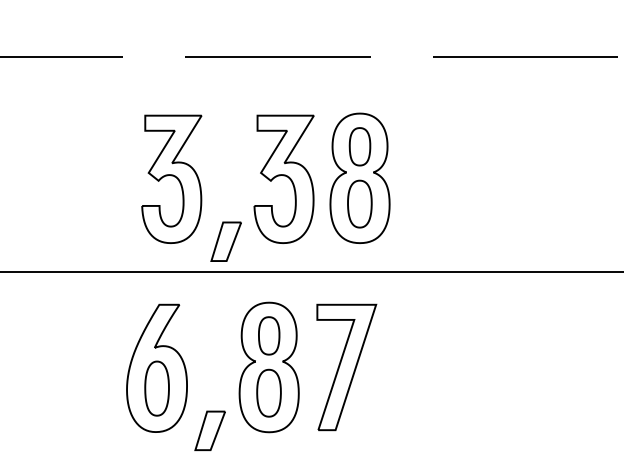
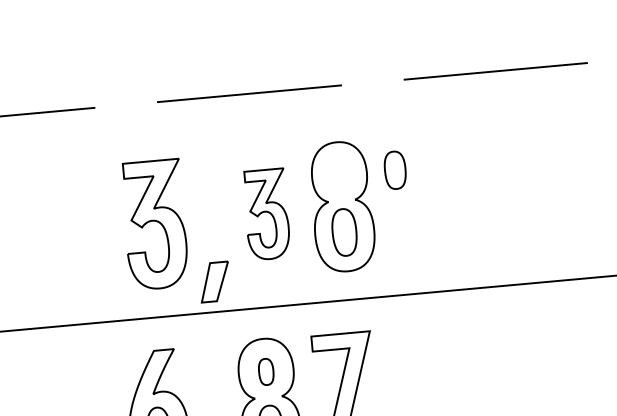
part: (359, 146) -> (394, 170), moved
part: (283, 178) -> (266, 213), size x0.7
part: (269, 335) -> (266, 371), size x0.7

